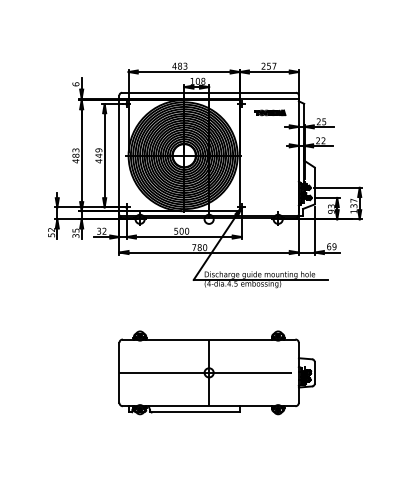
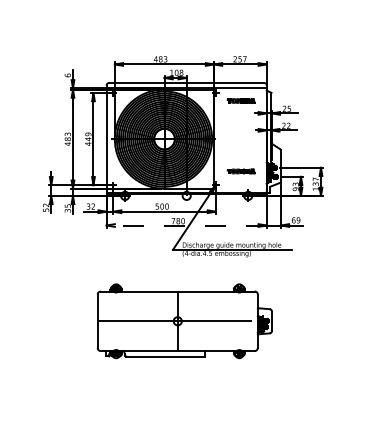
part: (270, 191) -> (241, 171), added
line: (209, 252) -> (187, 225), solid -> dashed
part: (216, 372) -> (184, 320), moved

